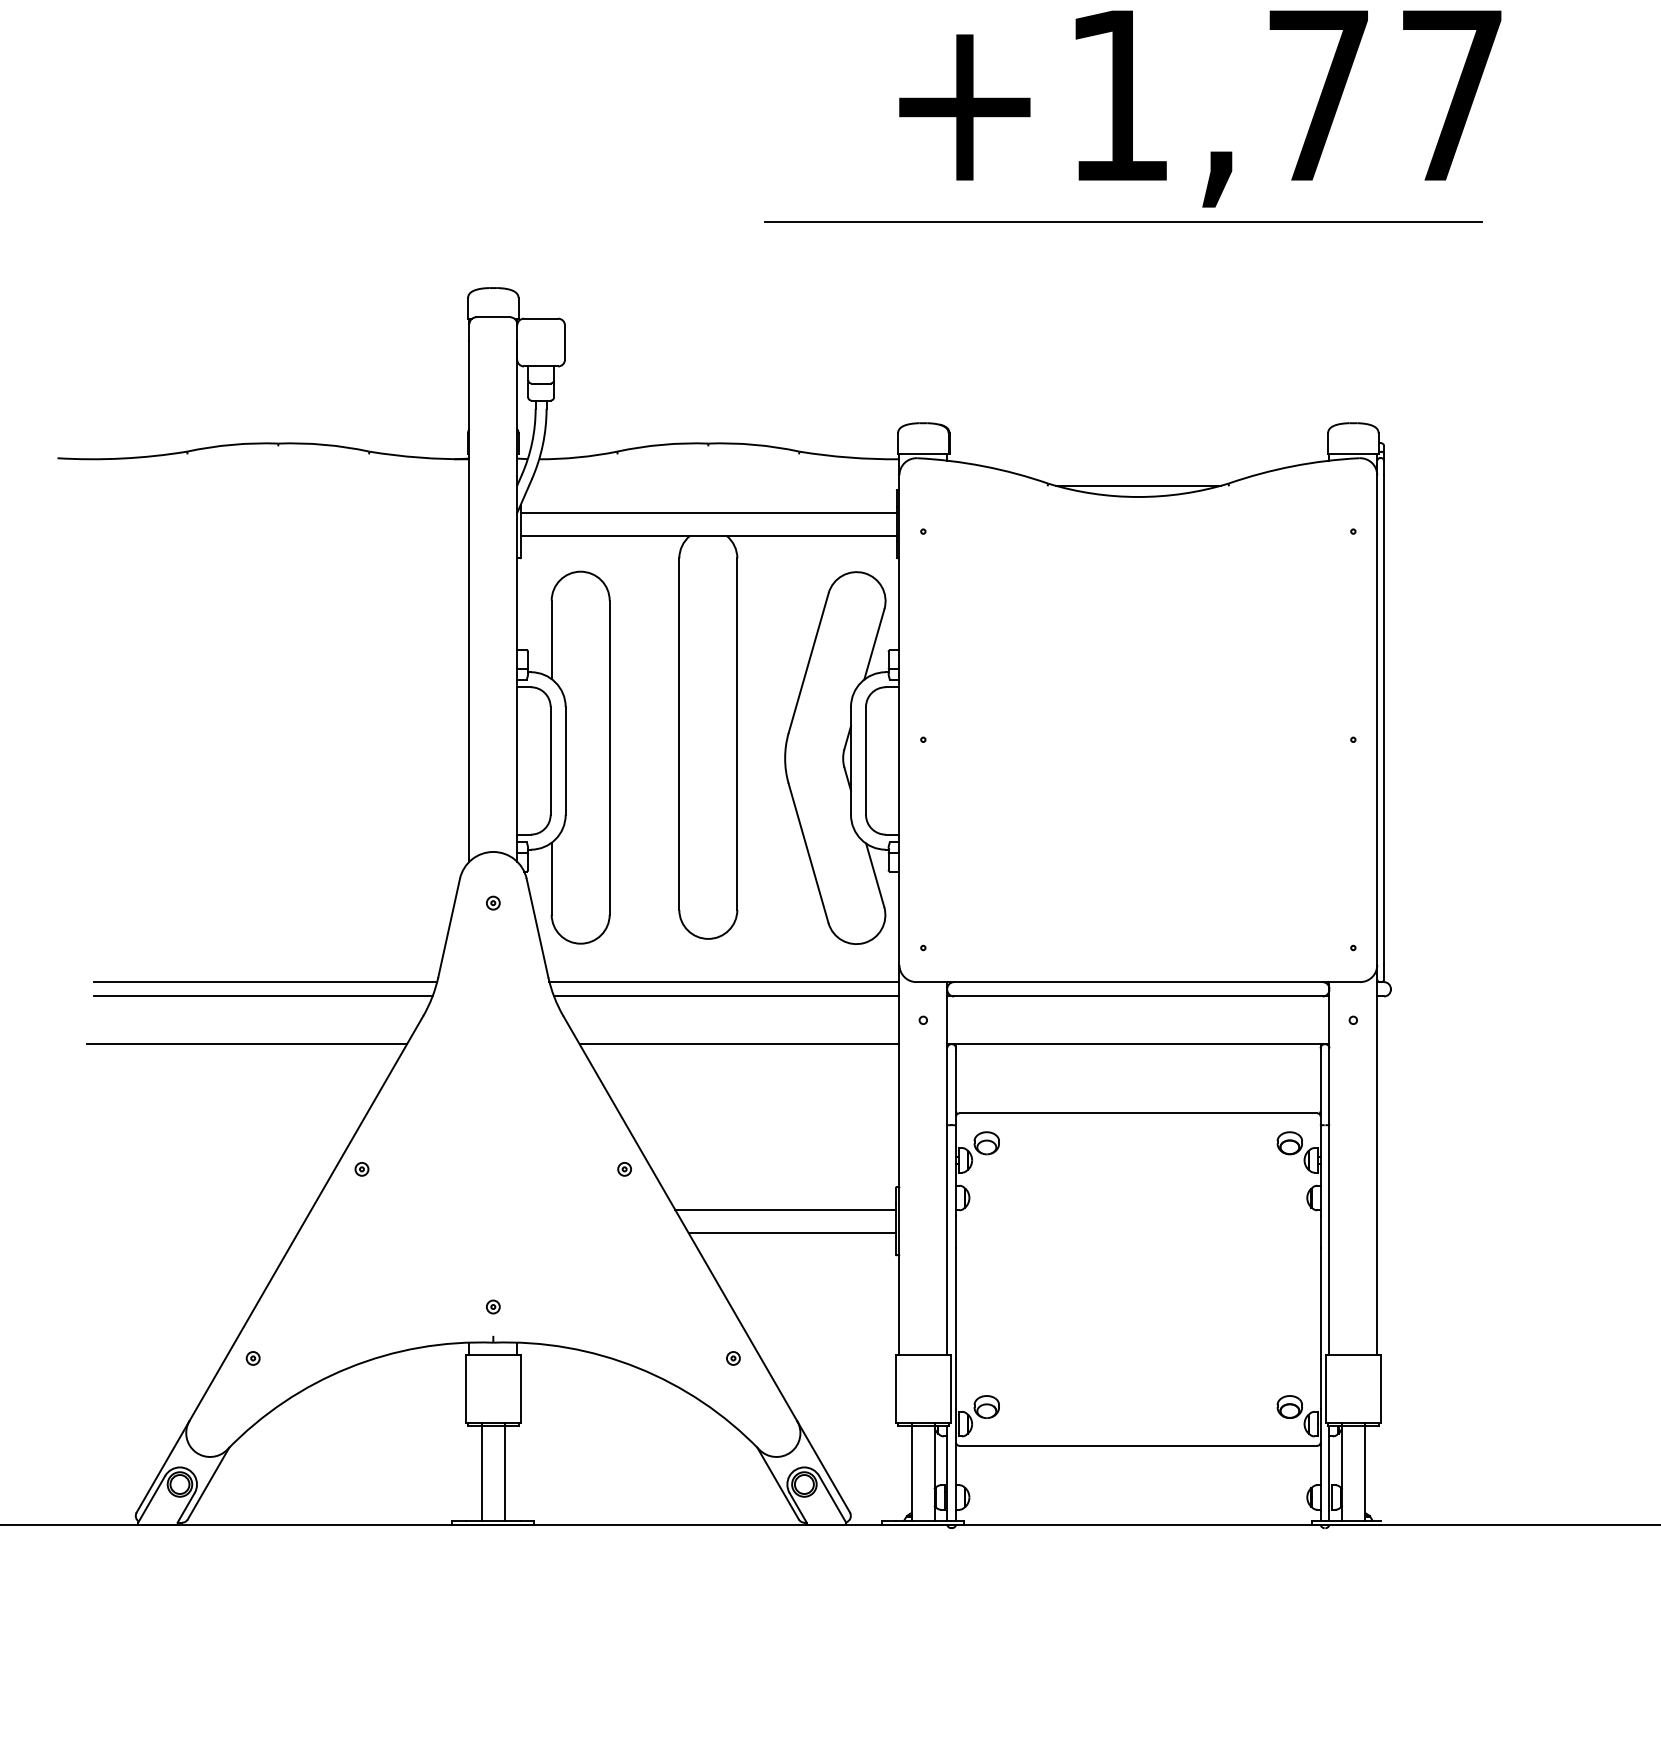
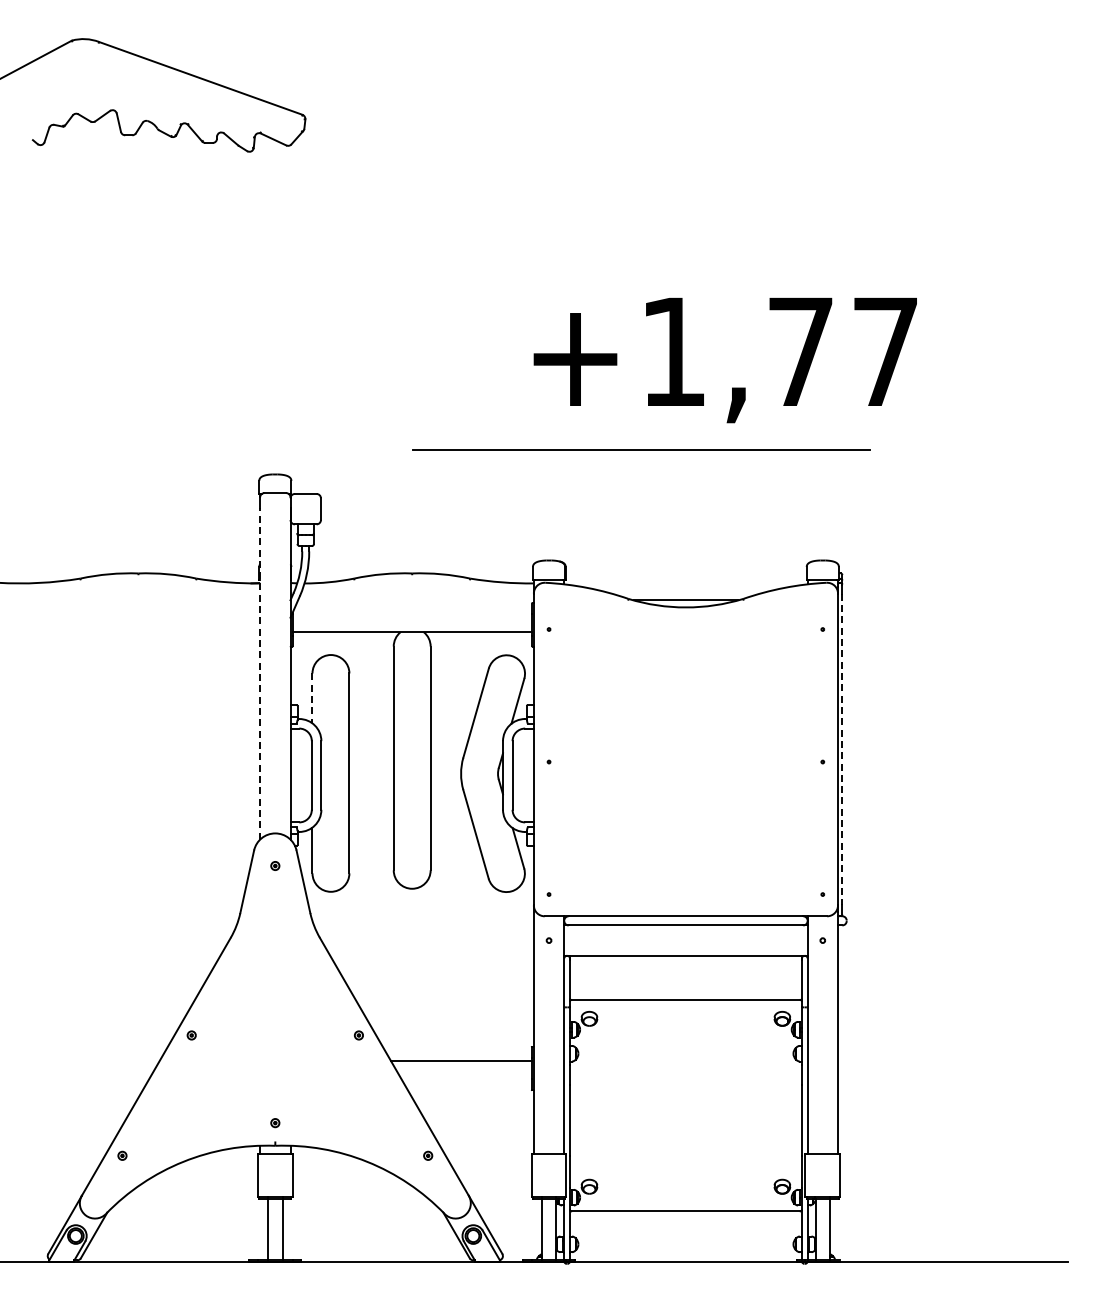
line: (1123, 220) -> (641, 449), moved
line: (708, 512) -> (412, 617), removed
line: (470, 600) -> (260, 673), solid -> dashed
line: (551, 640) -> (312, 698), solid -> dashed
line: (1384, 720) -> (842, 749), solid -> dashed
line: (265, 982) -> (130, 916), removed
line: (724, 982) -> (422, 916), removed
line: (262, 996) -> (128, 925), removed
line: (726, 996) -> (423, 925), removed
line: (246, 1043) -> (118, 955), removed
line: (738, 1043) -> (431, 955), removed
line: (792, 1232) -> (465, 1075), removed

